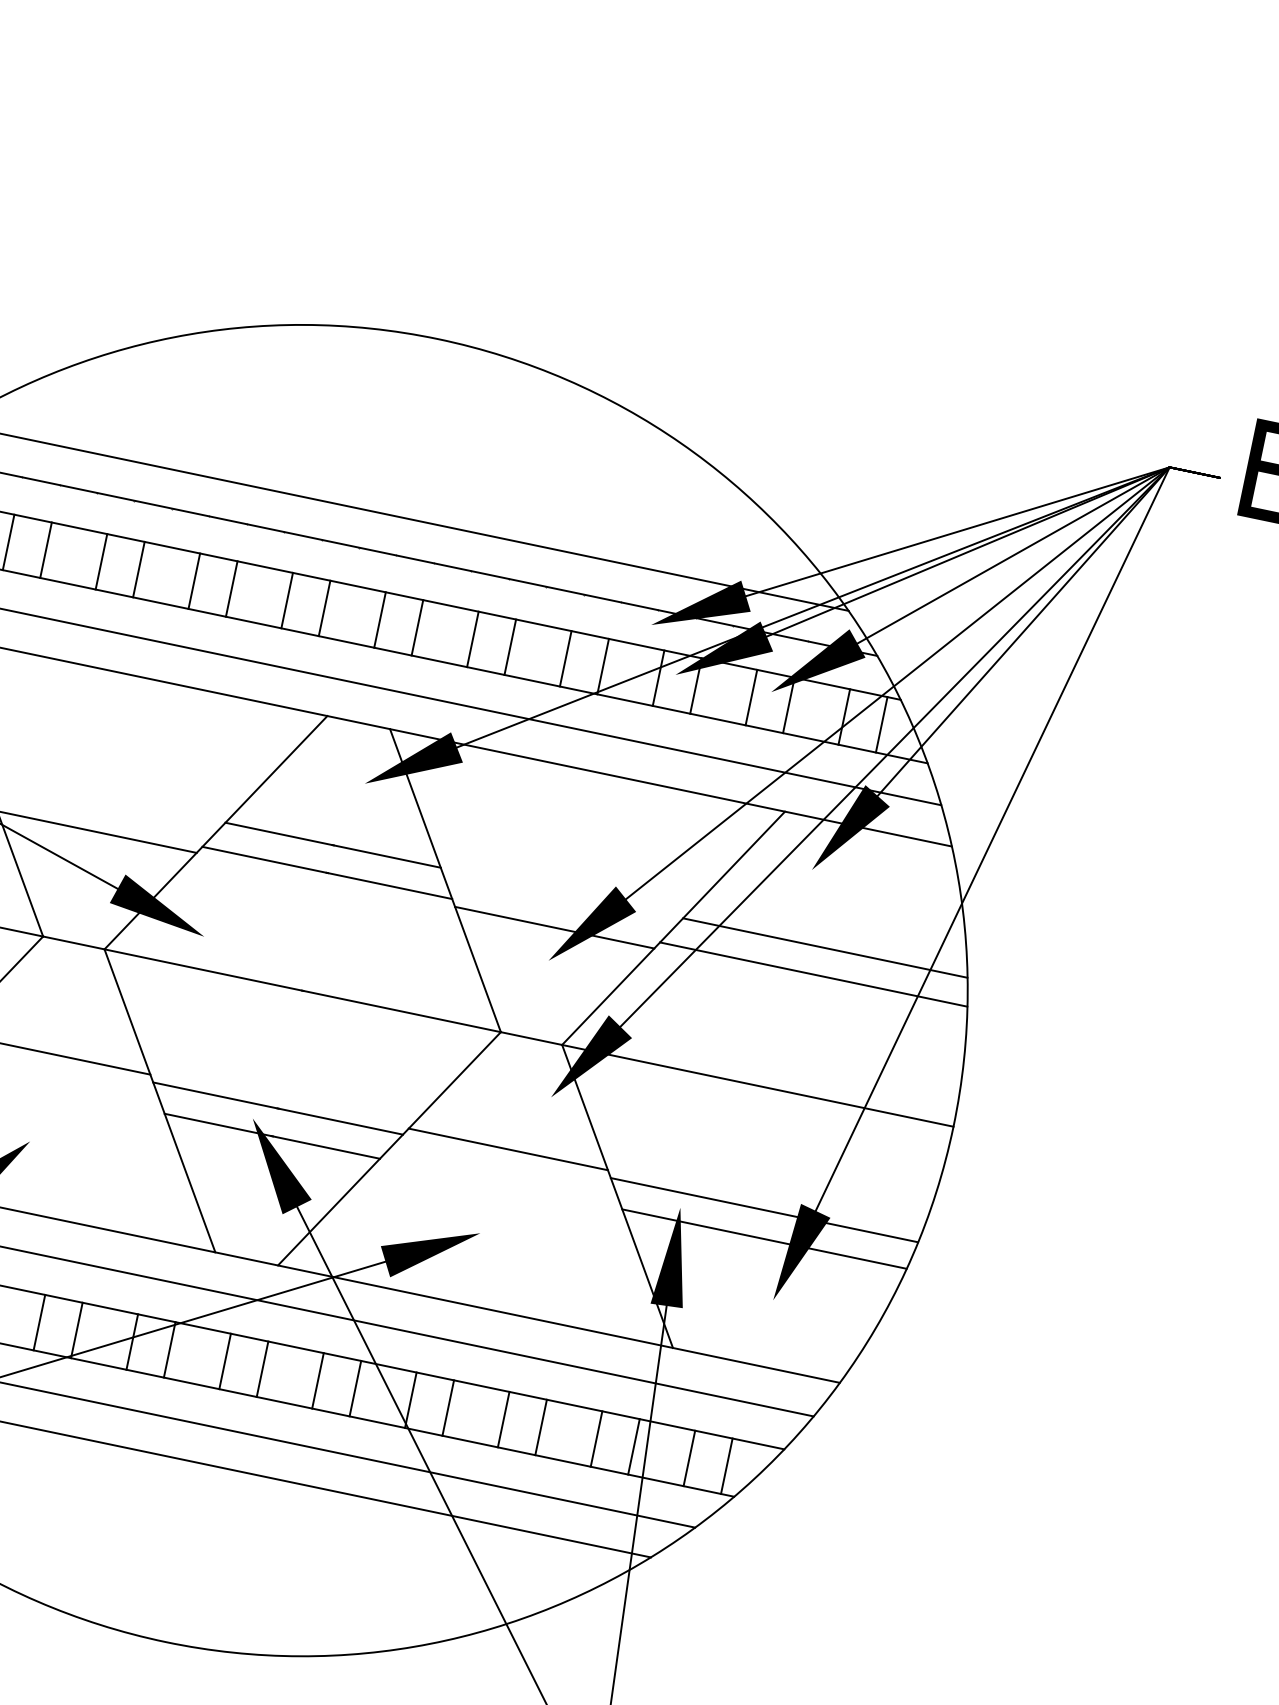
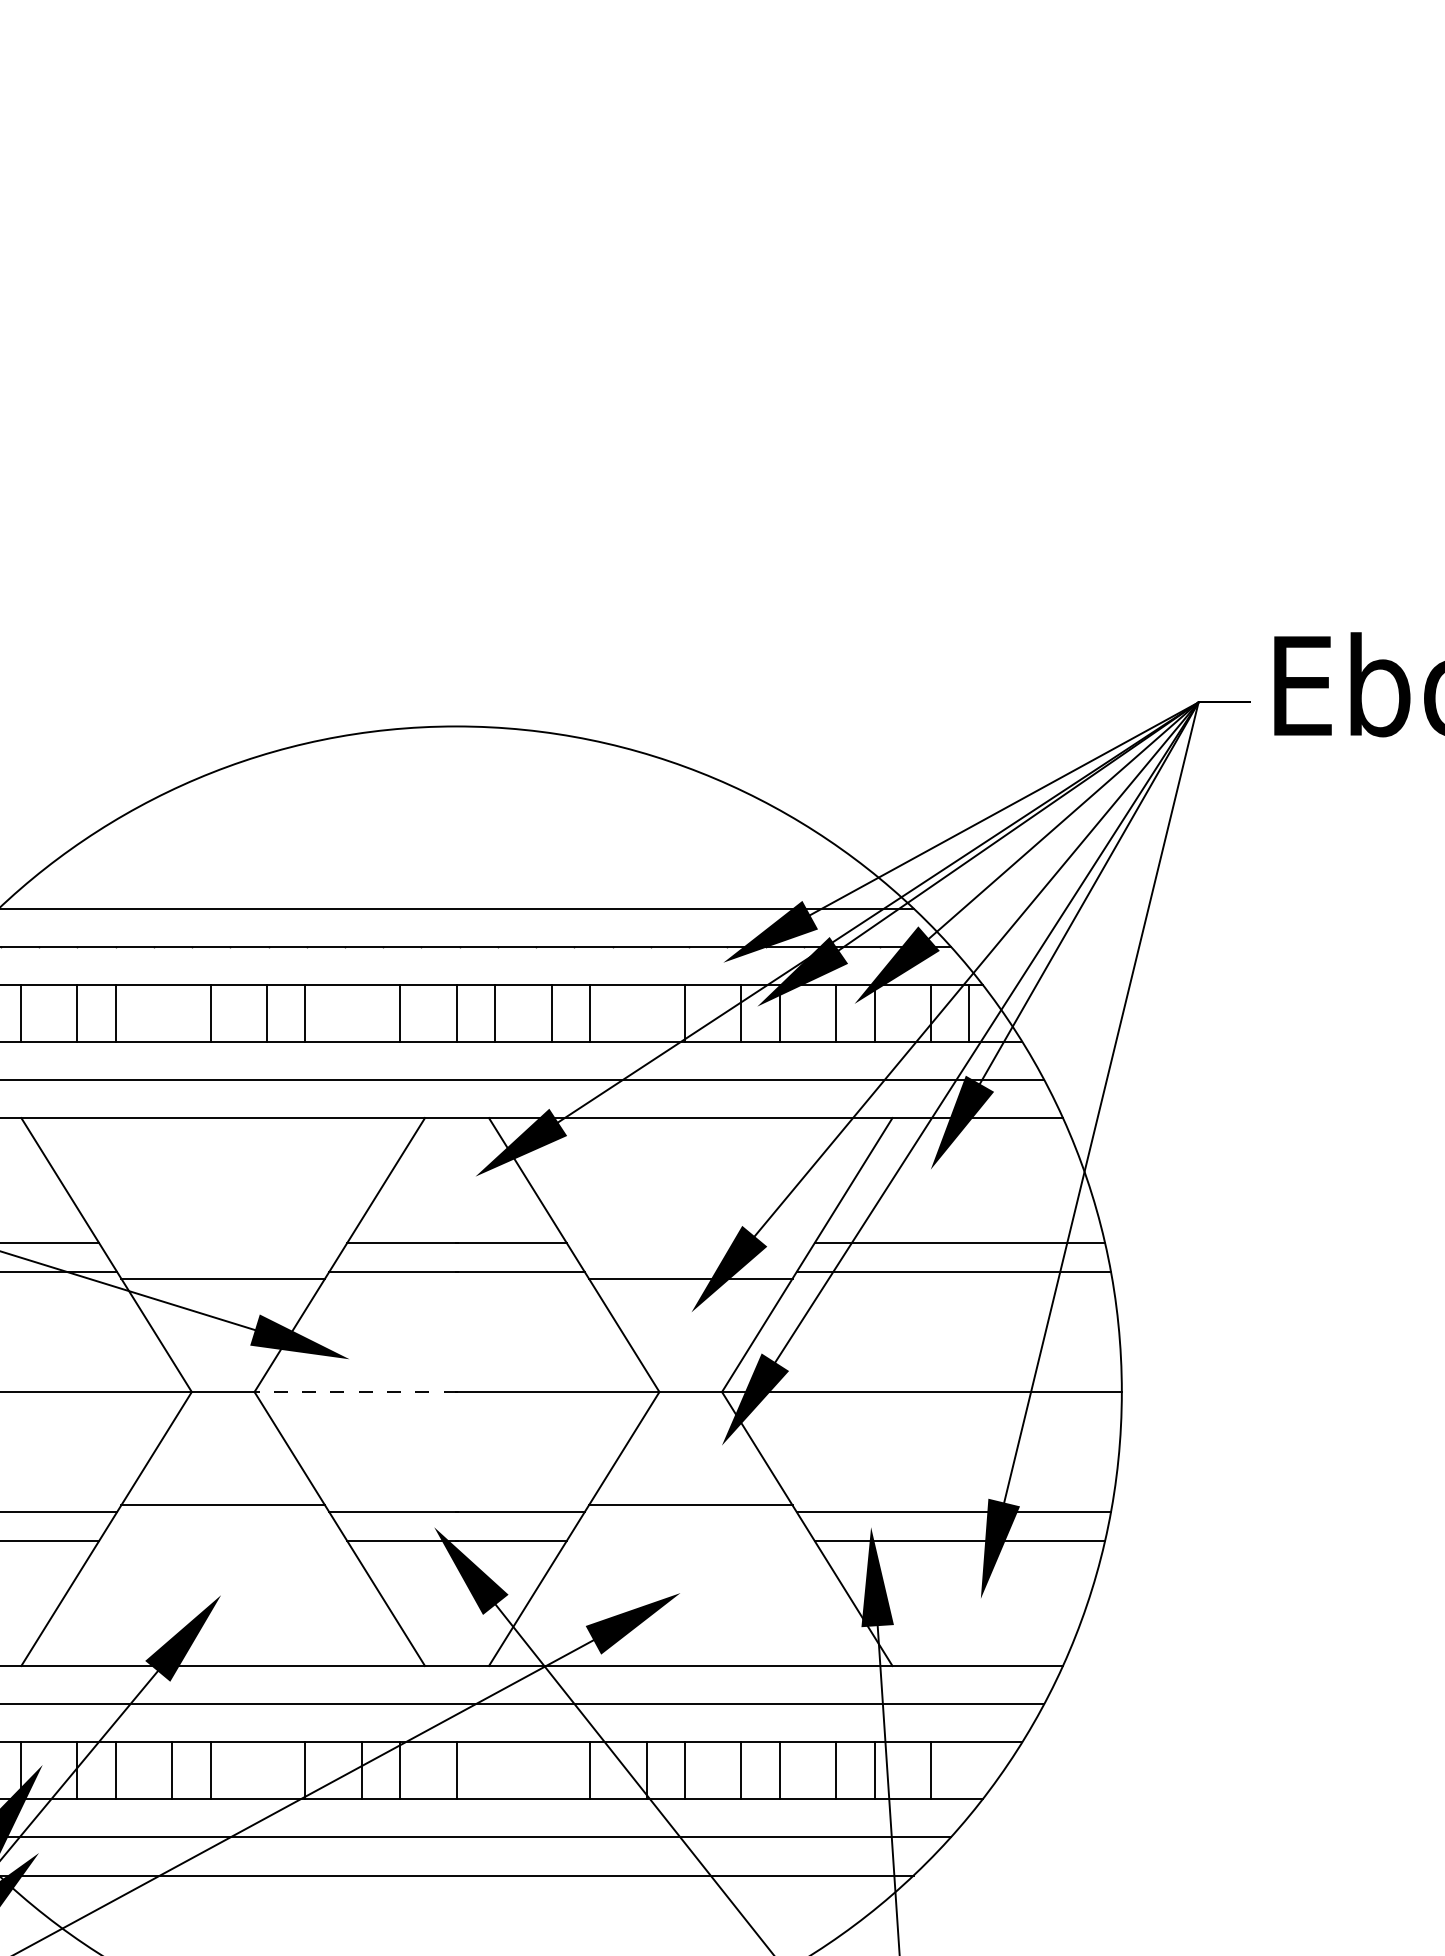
line: (101, 561) -> (172, 1012), removed
line: (287, 599) -> (362, 1012), removed
line: (565, 658) -> (646, 1012), removed
line: (204, 970) -> (356, 1392), solid -> dashed
line: (39, 1322) -> (267, 1770), removed
line: (263, 1369) -> (495, 1770), removed
line: (317, 1380) -> (551, 1770), removed
line: (726, 1466) -> (969, 1770), removed

